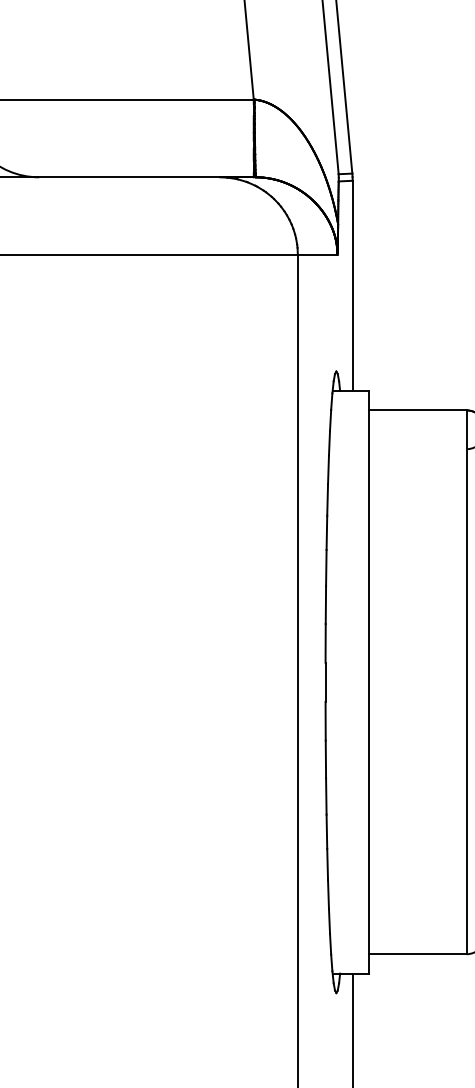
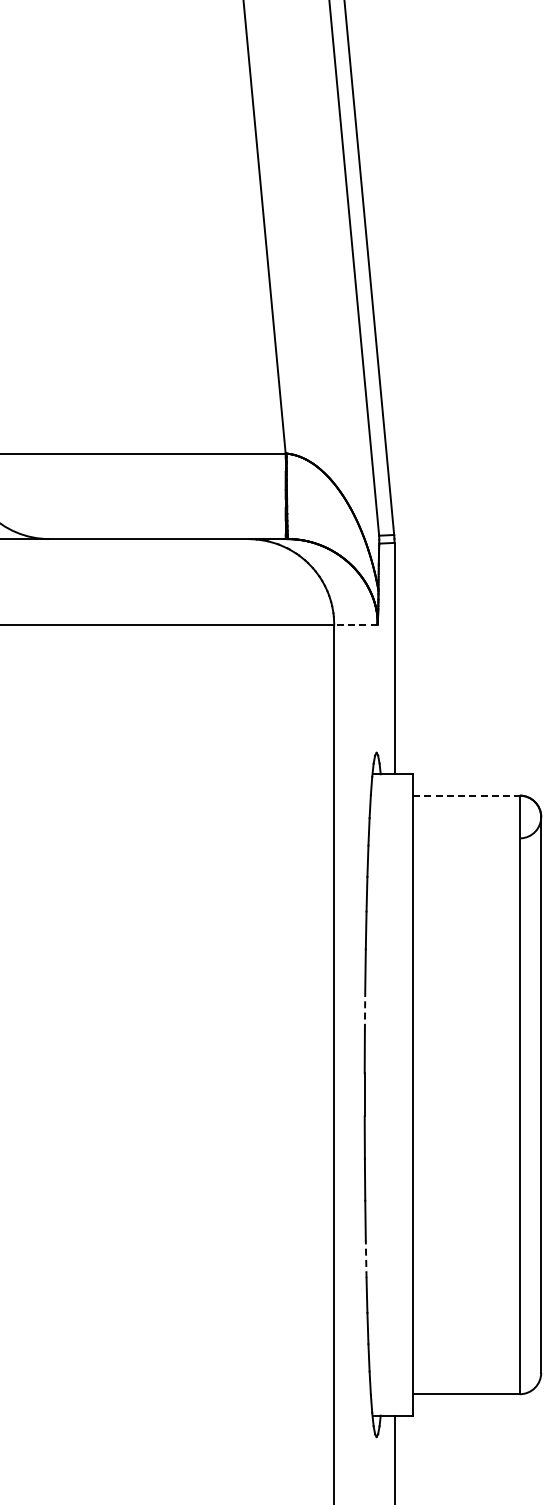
line: (317, 254) -> (355, 624), solid -> dashed
line: (418, 410) -> (466, 795), solid -> dashed
line: (326, 605) -> (365, 1010), solid -> dashed
line: (327, 831) -> (366, 1259), solid -> dashed

